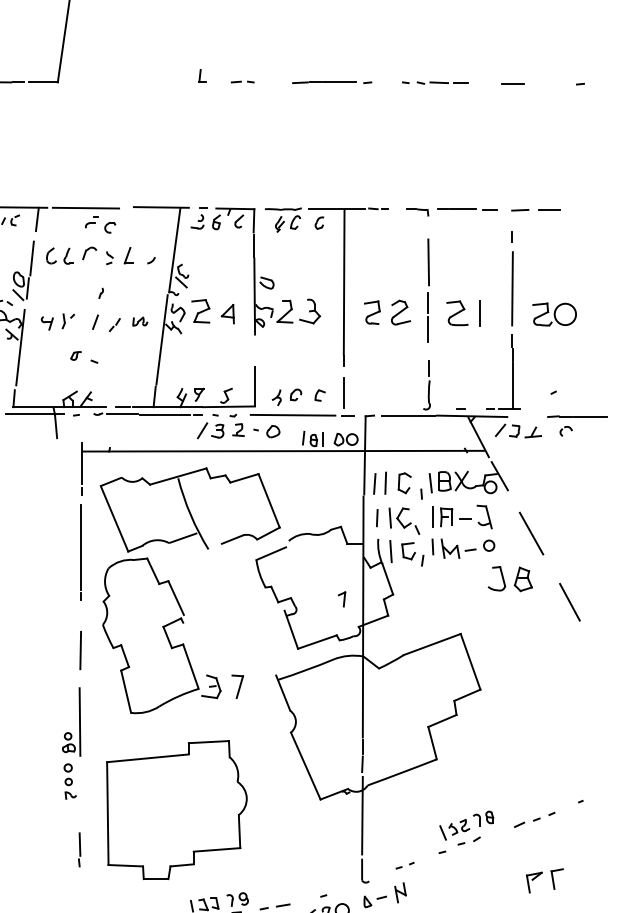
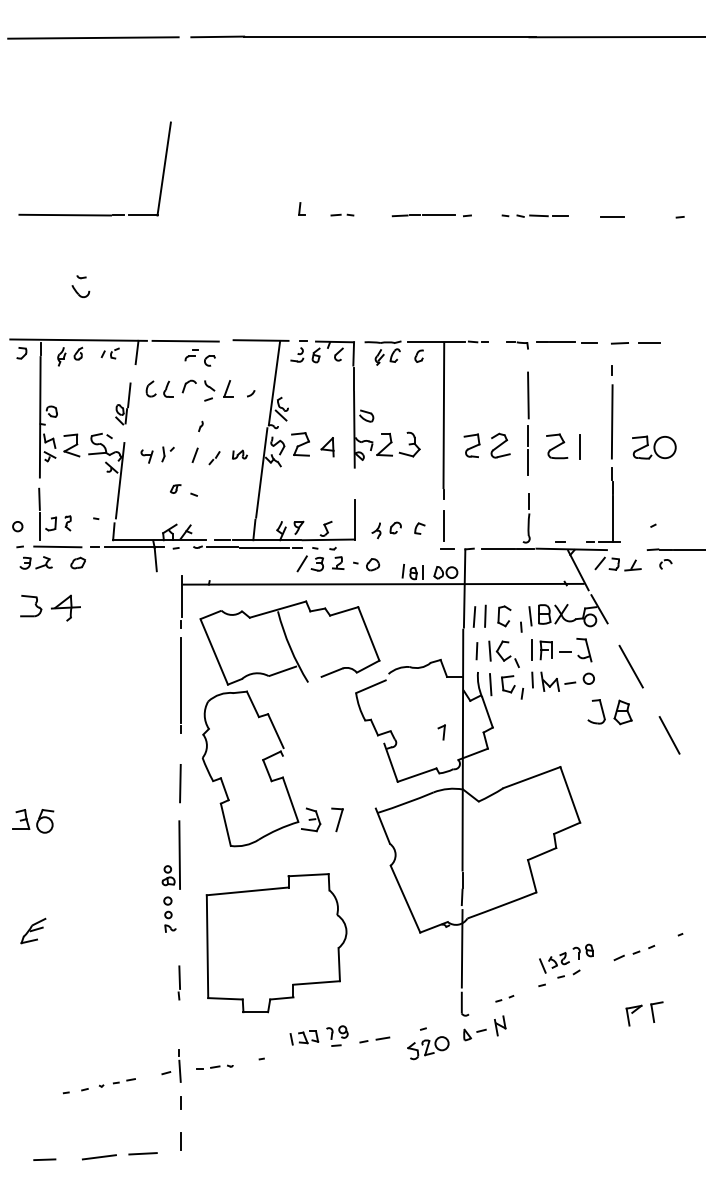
part: (109, 258) -> (209, 391), size x1.6
part: (23, 270) -> (123, 403), size x0.7
line: (292, 414) -> (392, 547), removed

